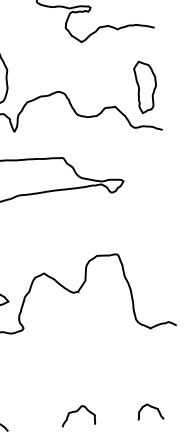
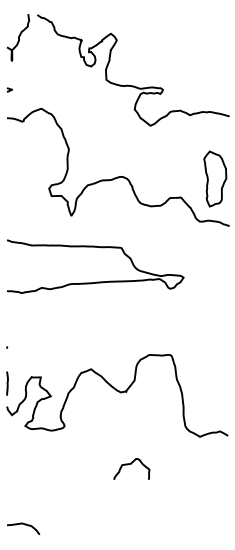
curve: (151, 407) -> (194, 521), removed
curve: (77, 411) -> (131, 464), moved

